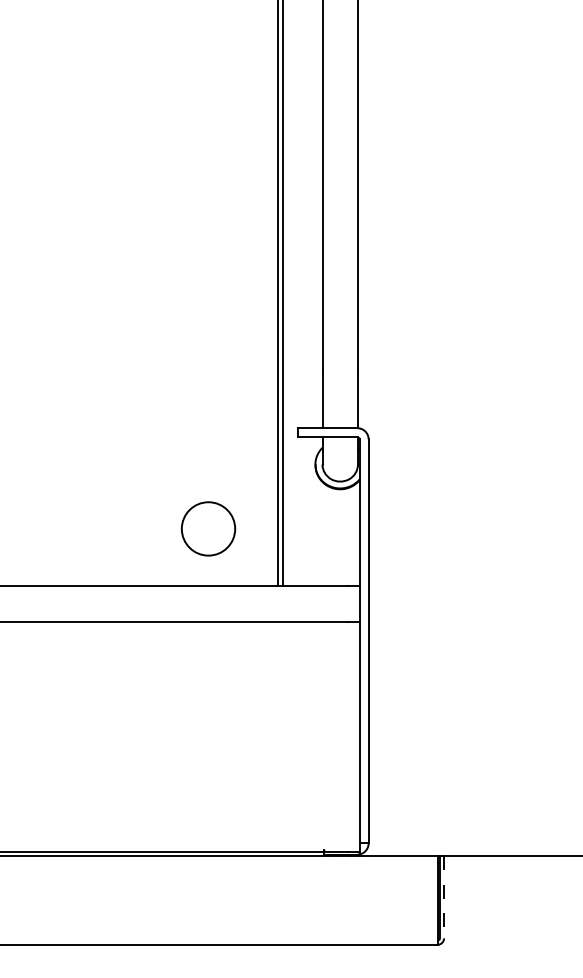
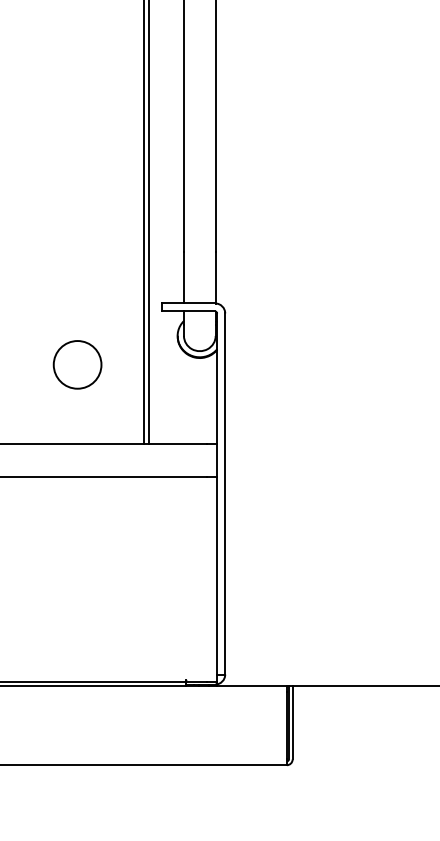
circle: (208, 528) -> (77, 364), moved
line: (444, 897) -> (293, 722), dashed -> solid

